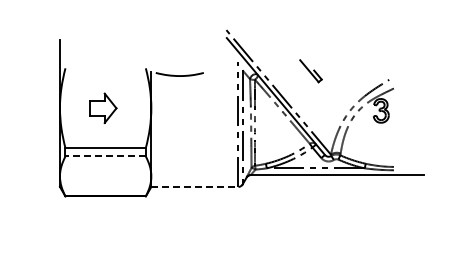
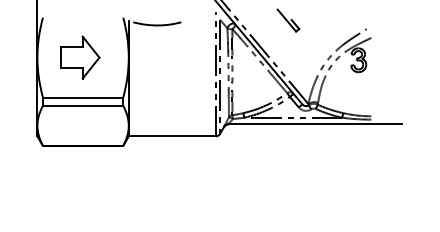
part: (103, 108) -> (80, 57), size x1.43
line: (105, 156) -> (82, 105), dashed -> solid
line: (194, 186) -> (171, 135), dashed -> solid

